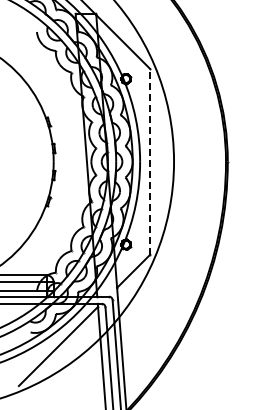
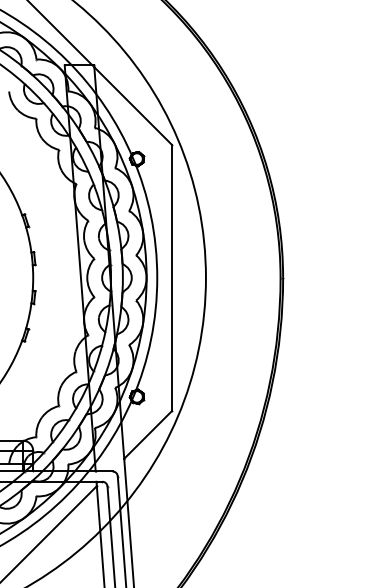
line: (150, 161) -> (172, 277), dashed -> solid

